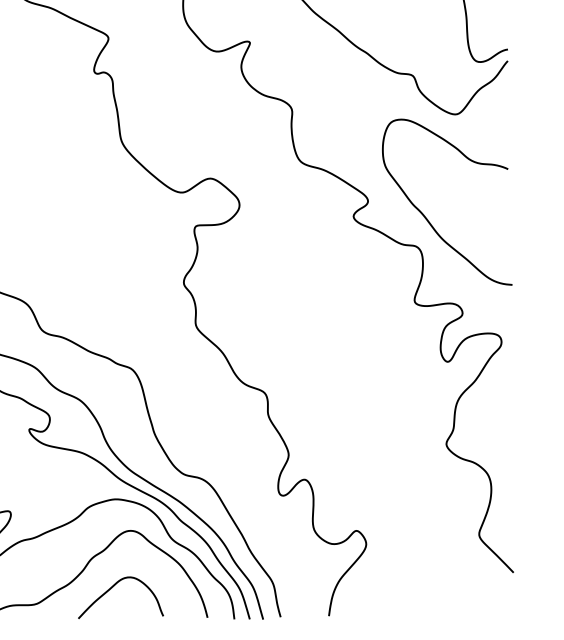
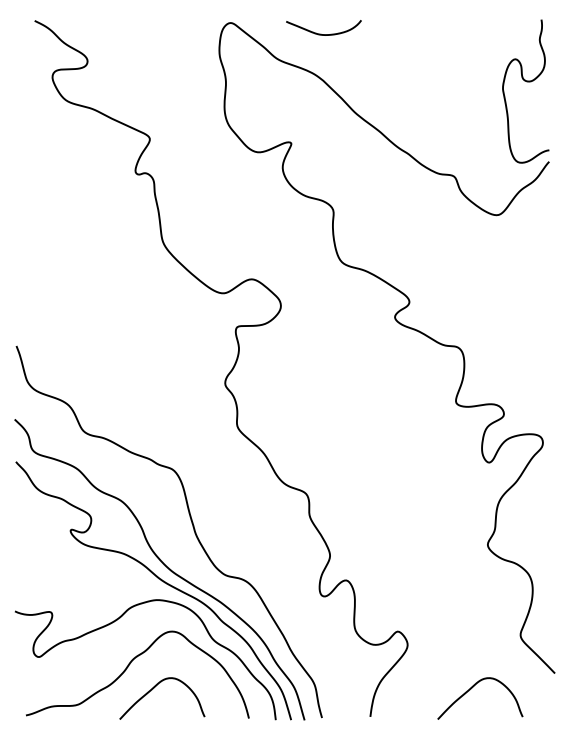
curve: (427, 217) -> (468, 318), removed
curve: (430, 588) -> (471, 689), added

